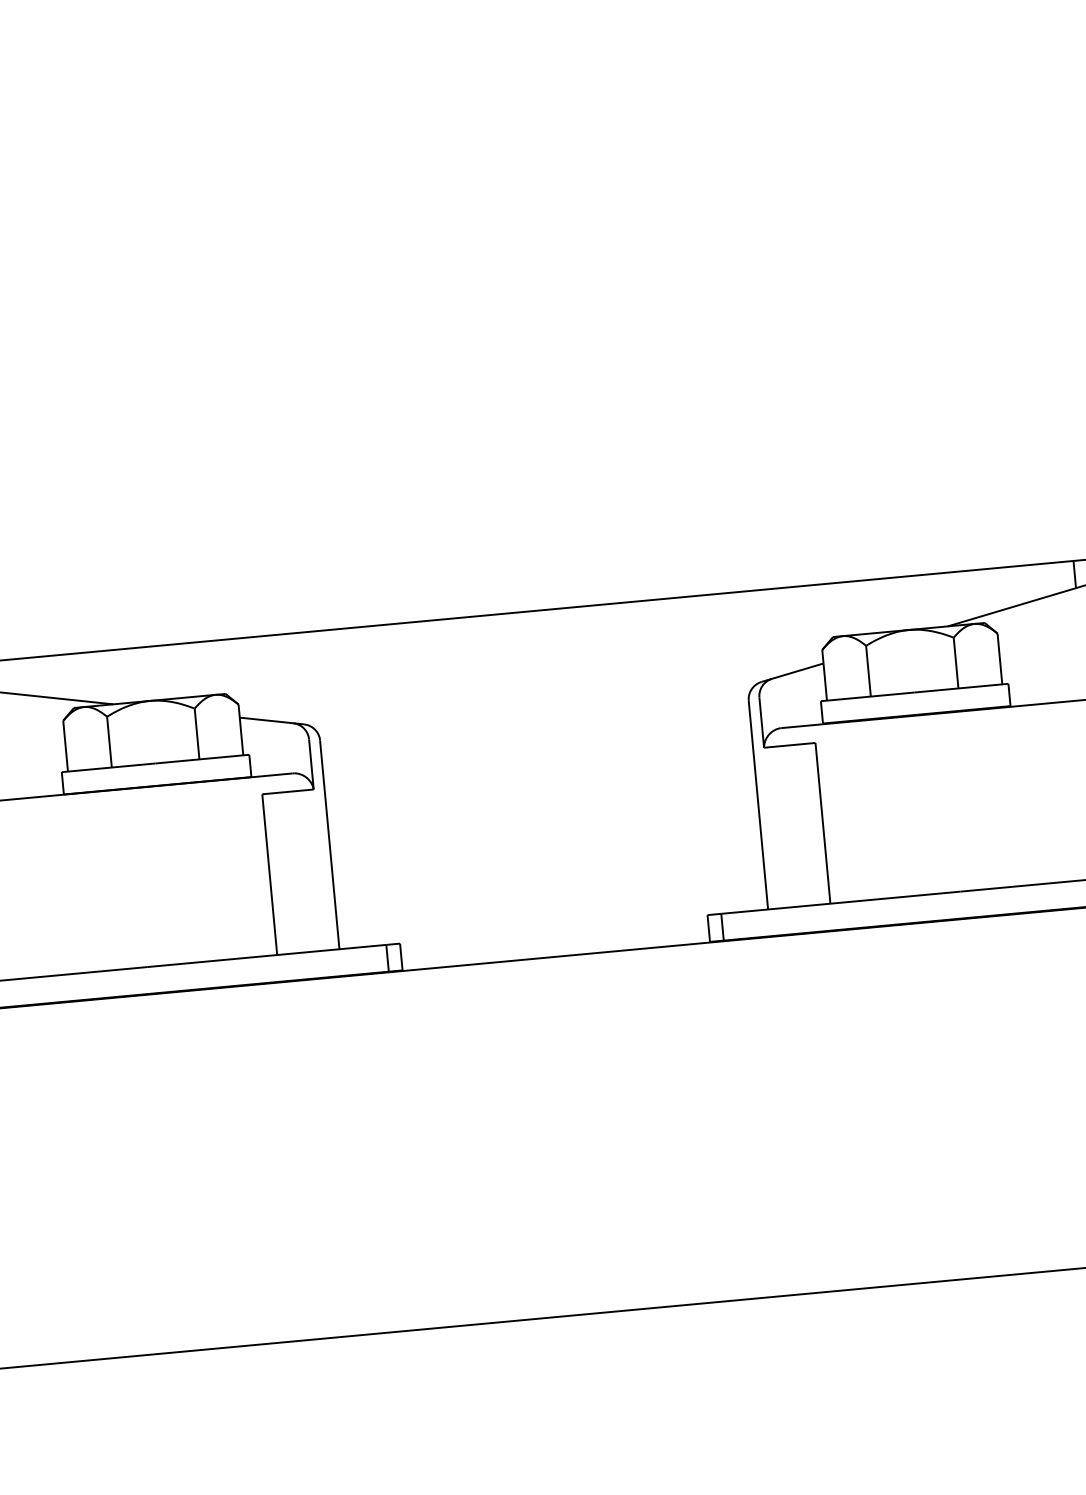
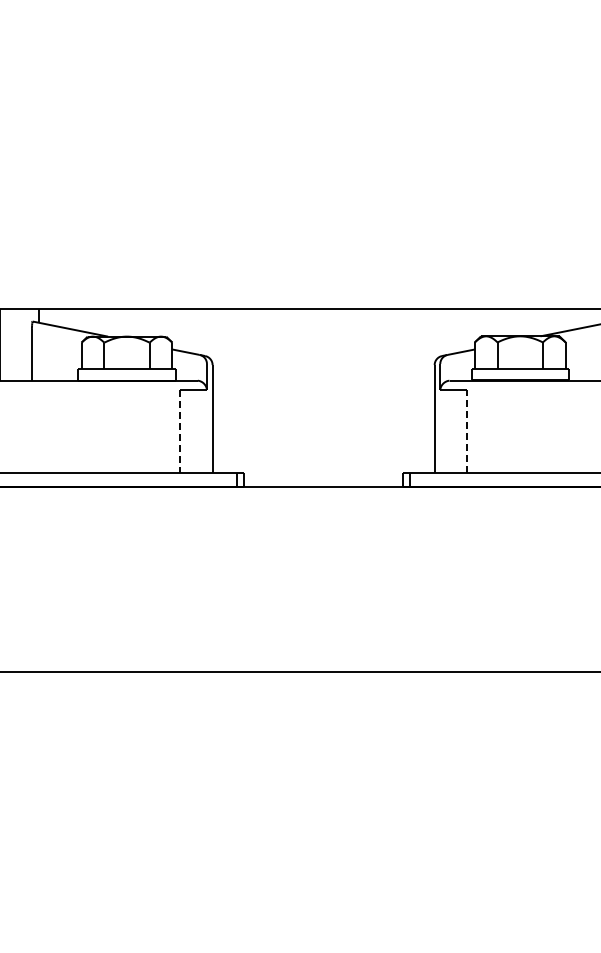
line: (822, 823) -> (466, 431), solid -> dashed
line: (270, 874) -> (180, 431), solid -> dashed

